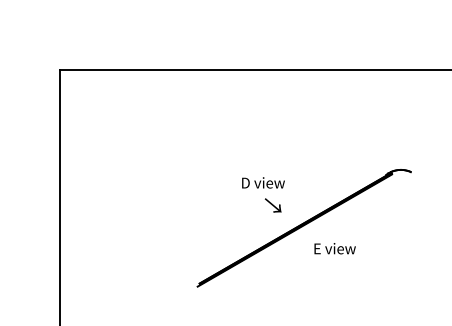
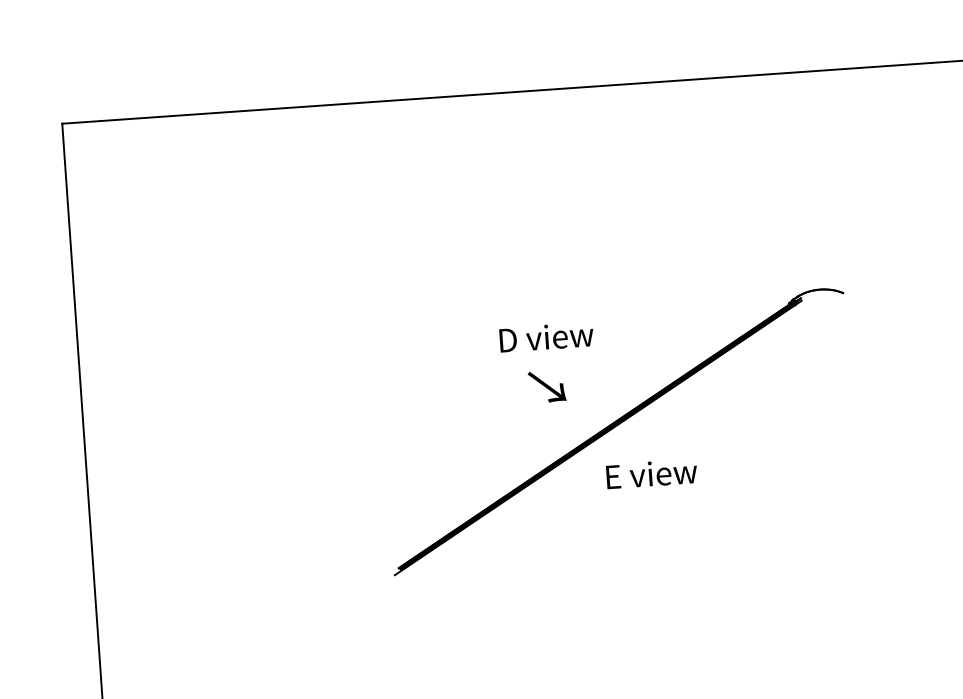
text: (263, 182) -> (546, 336), moved
text: (334, 248) -> (650, 473), moved

